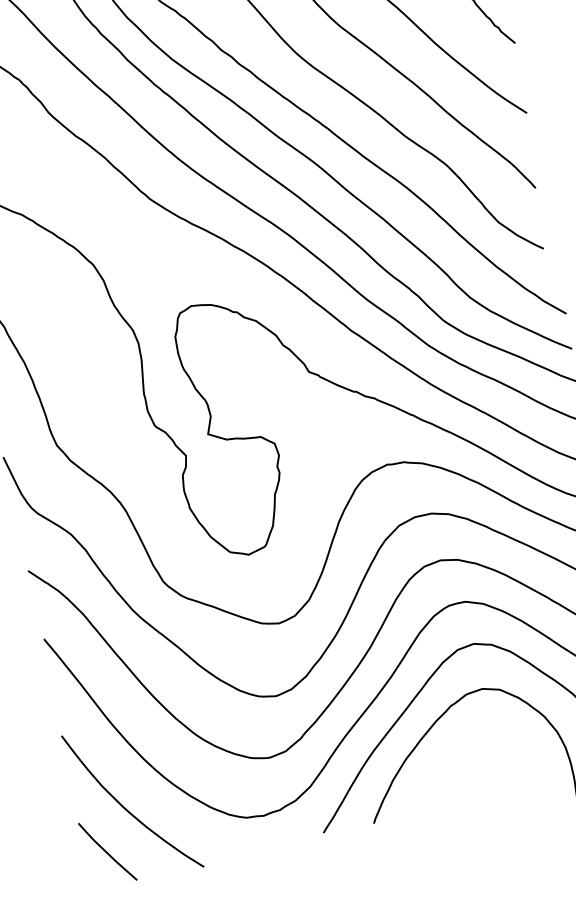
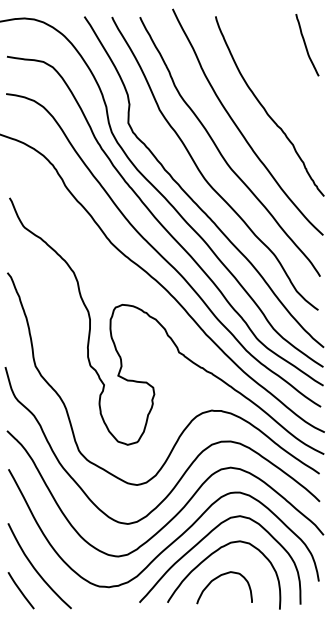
curve: (458, 760) -> (219, 577), added

